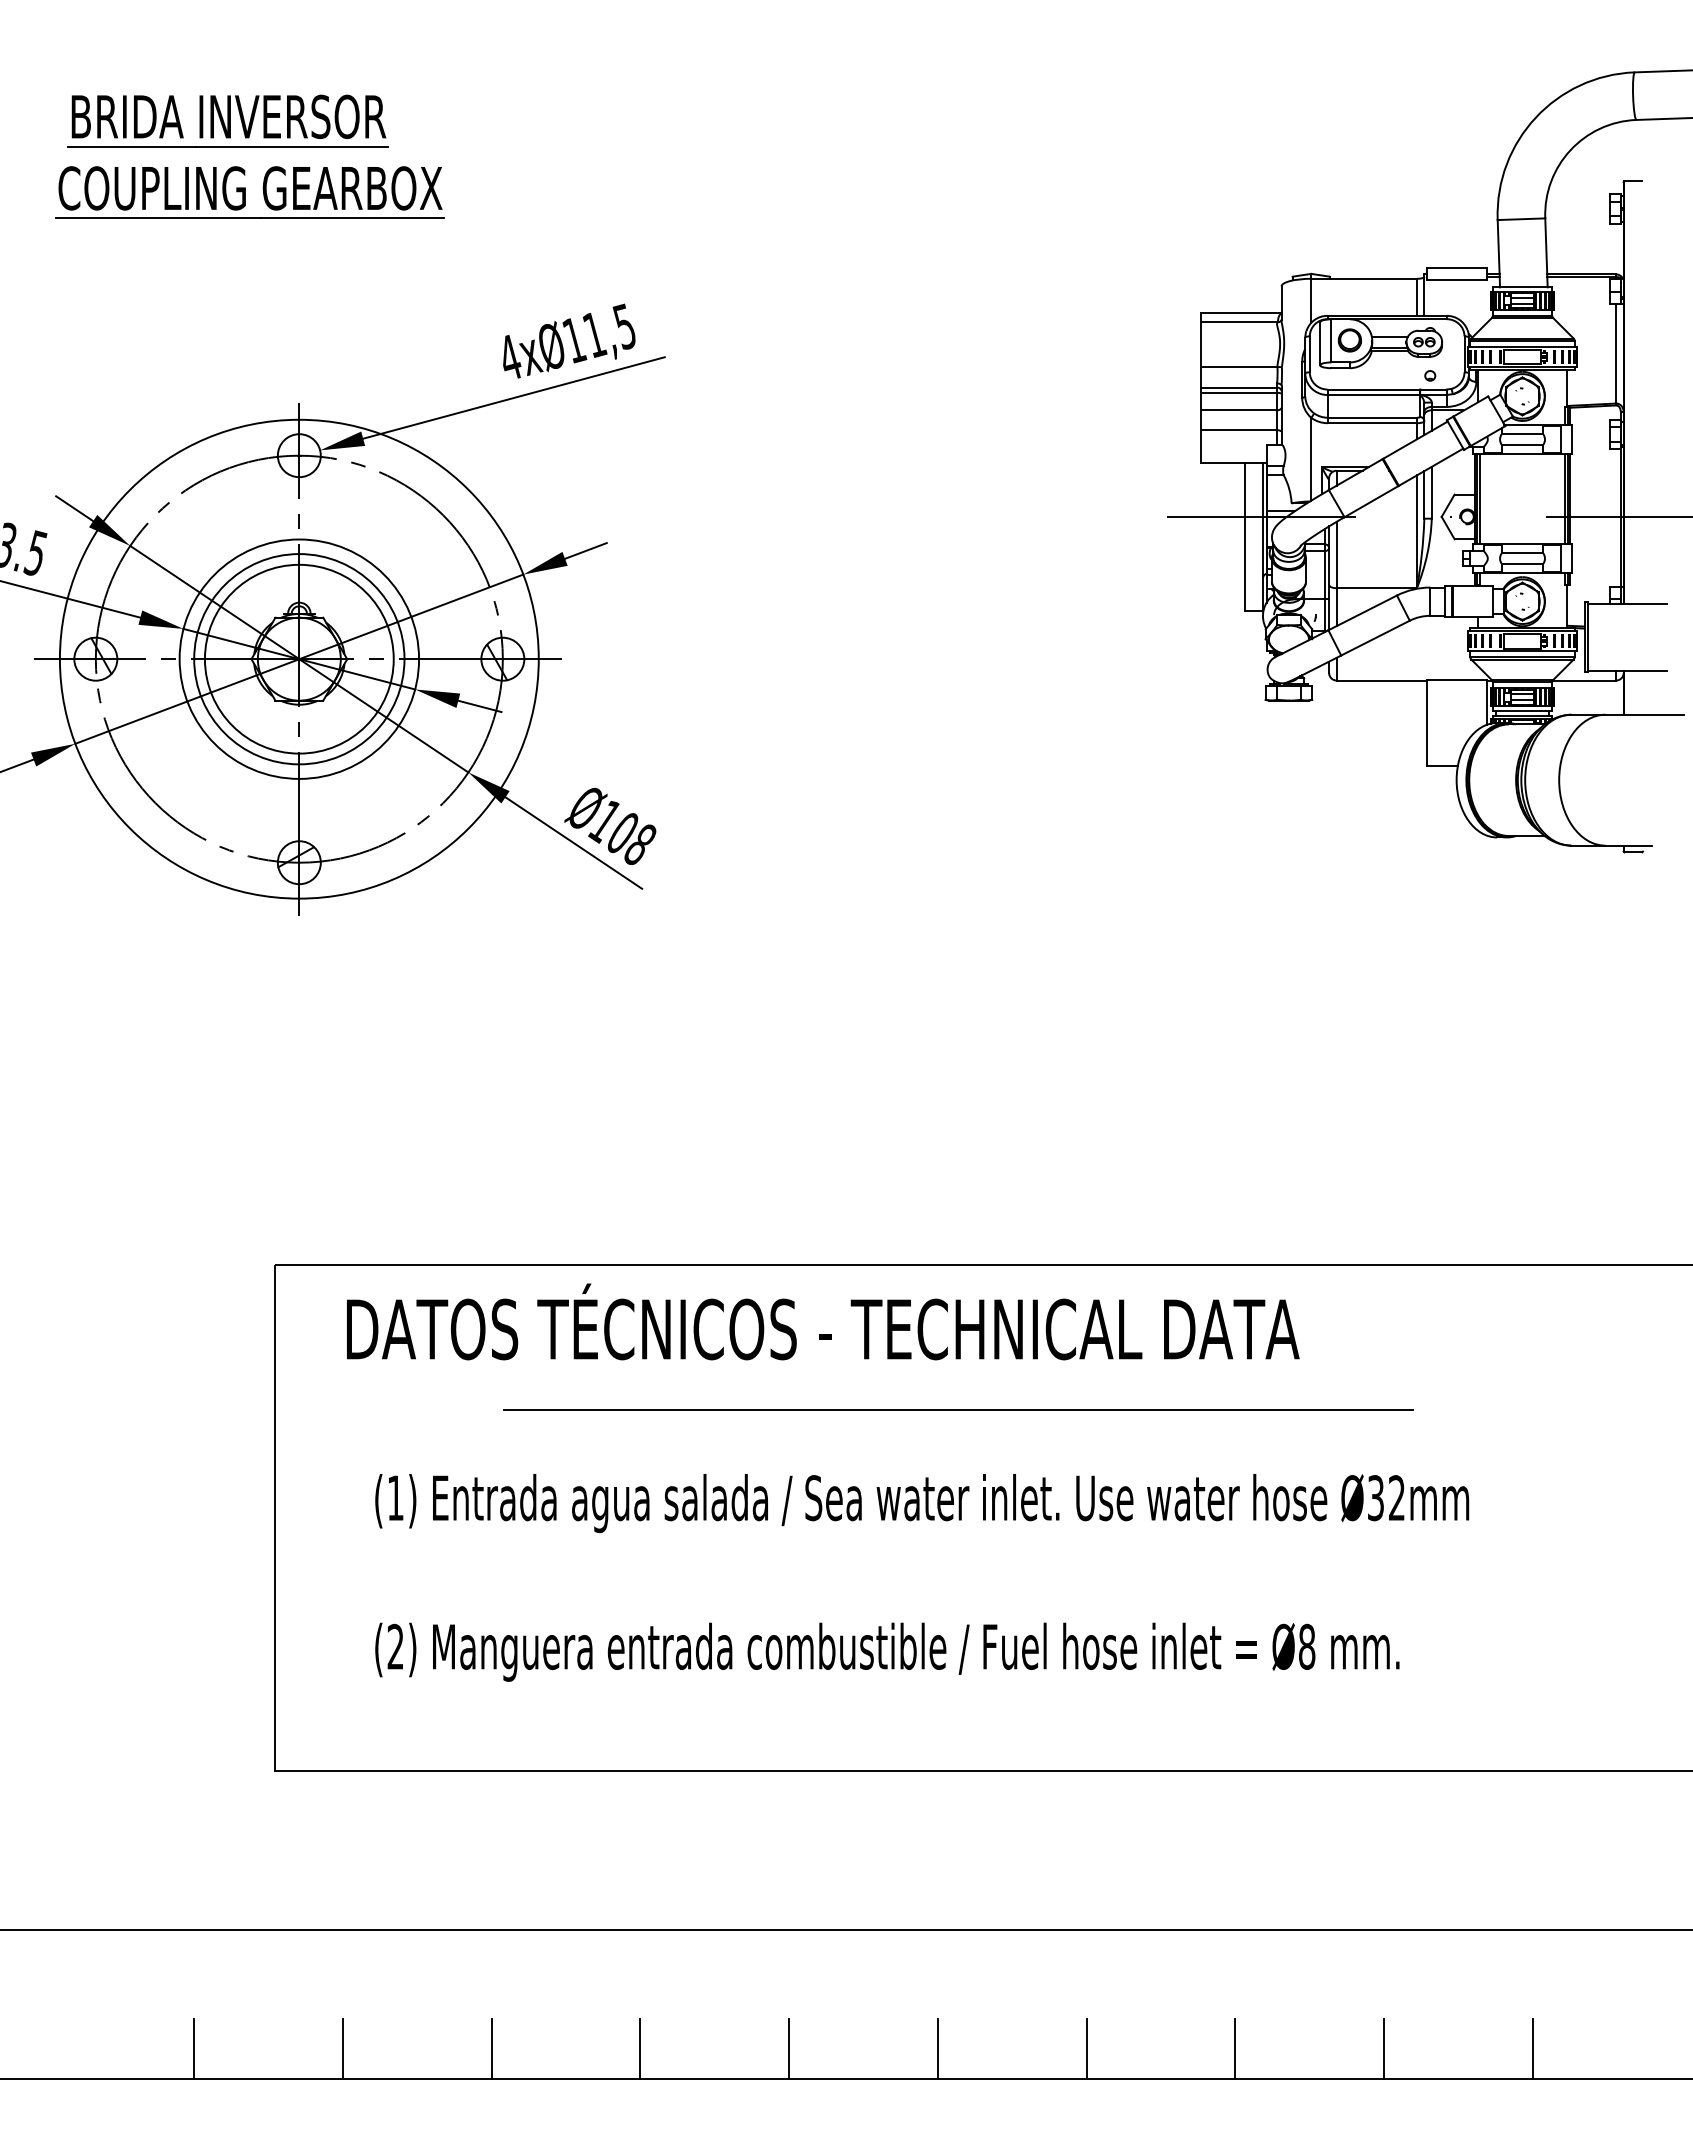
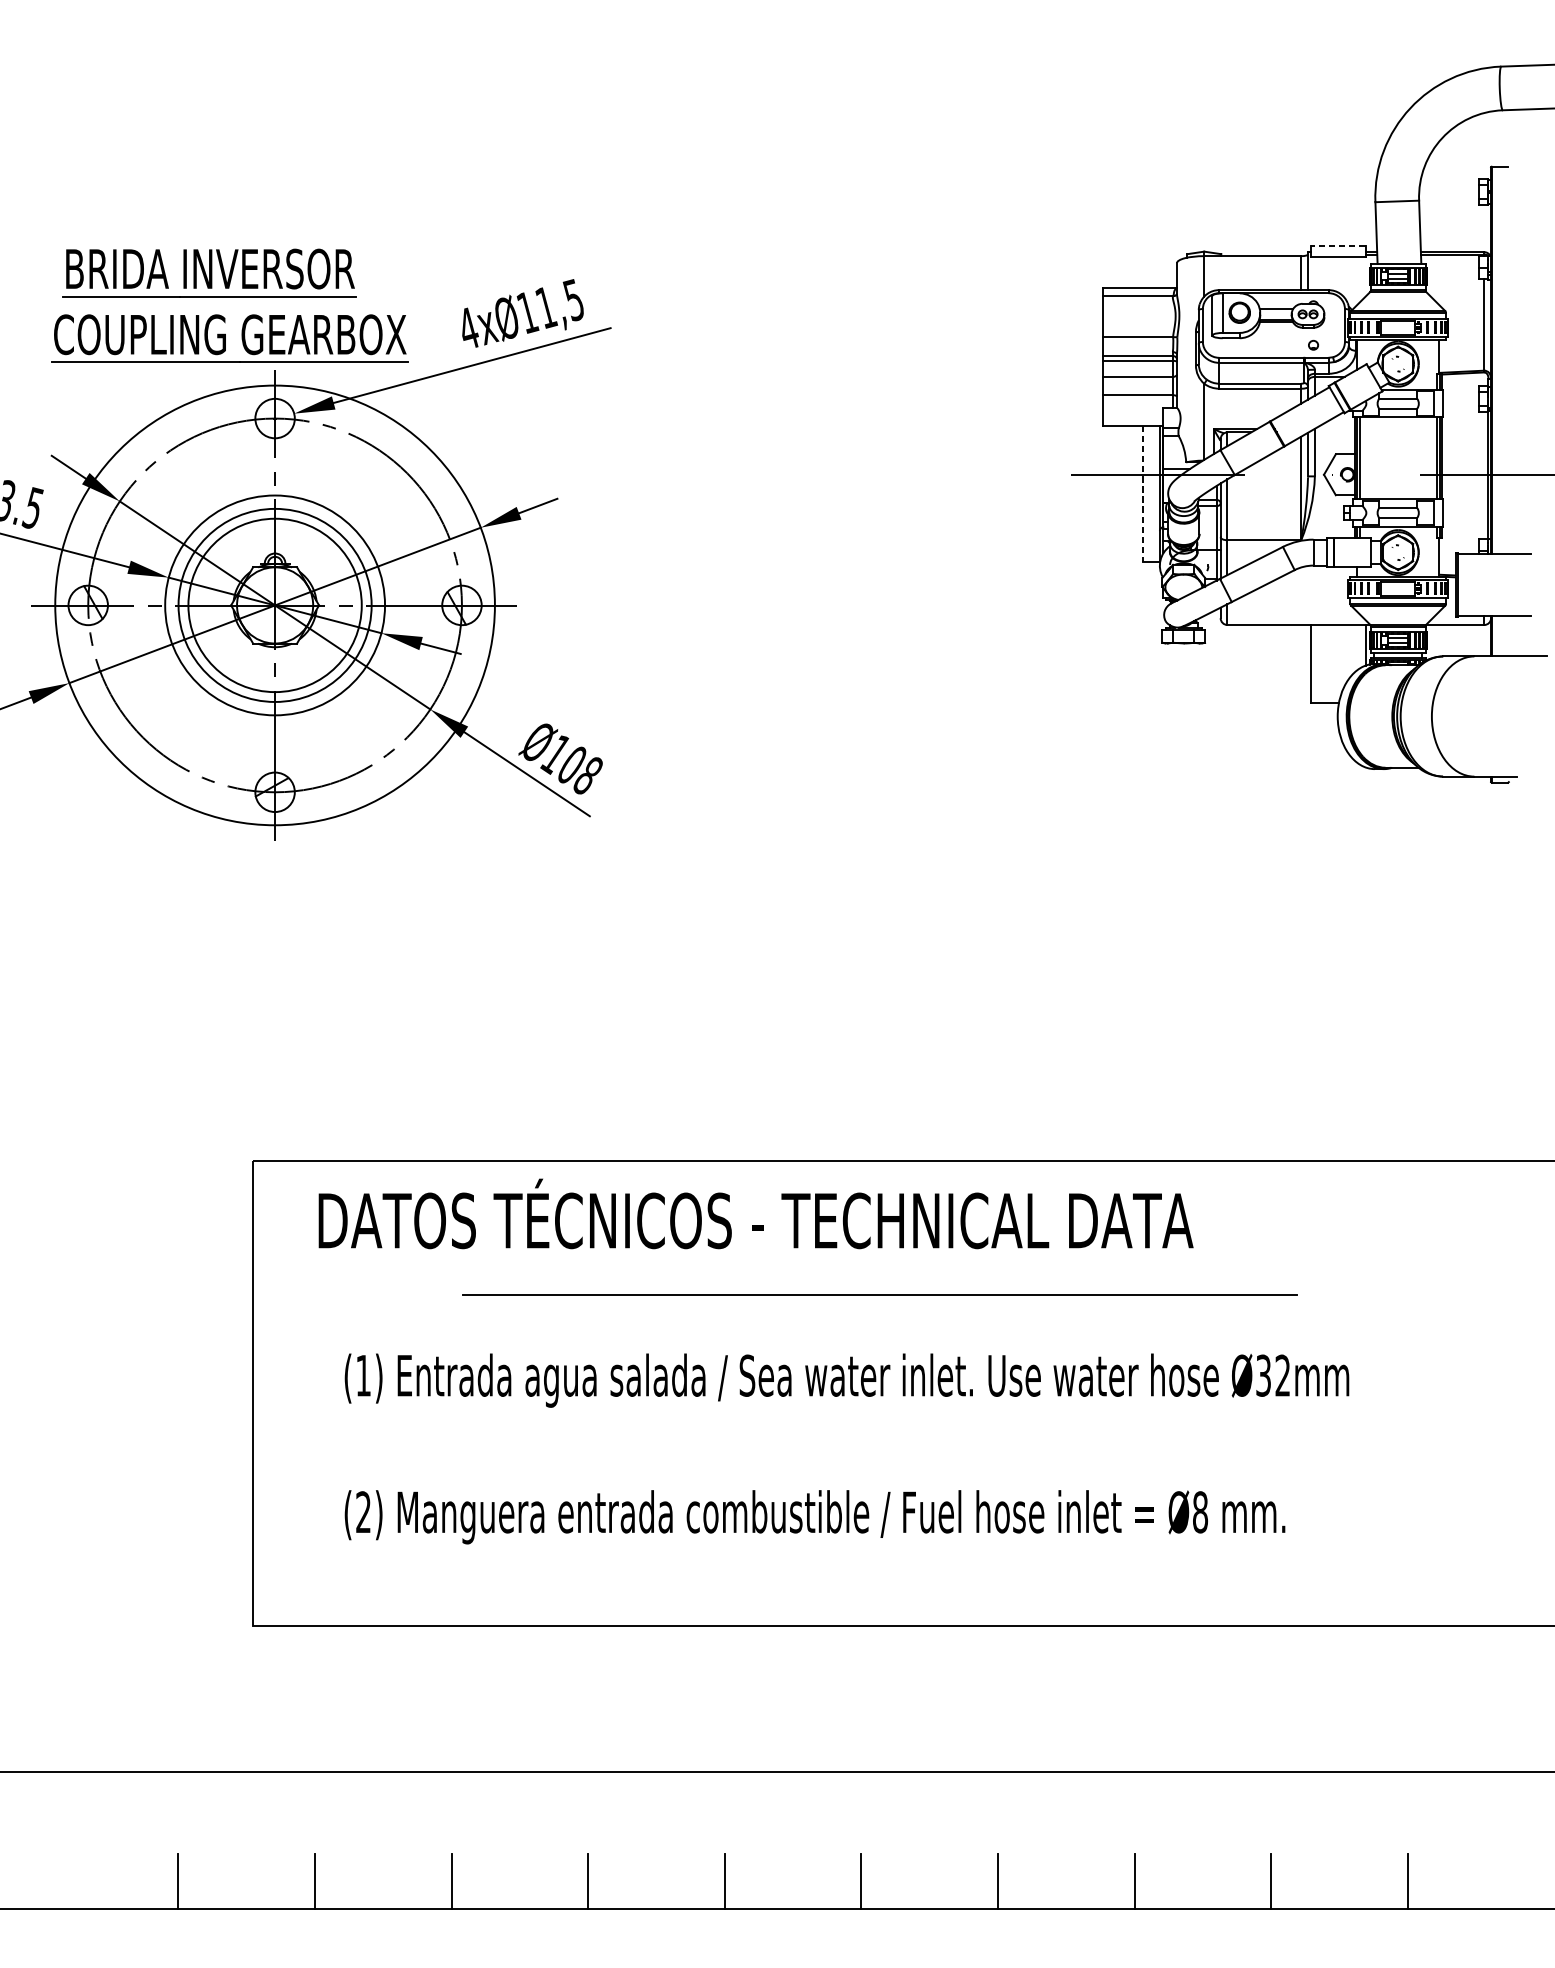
part: (249, 147) -> (229, 297), moved
line: (1457, 267) -> (1338, 245), solid -> dashed
line: (1245, 537) -> (1143, 493), solid -> dashed

